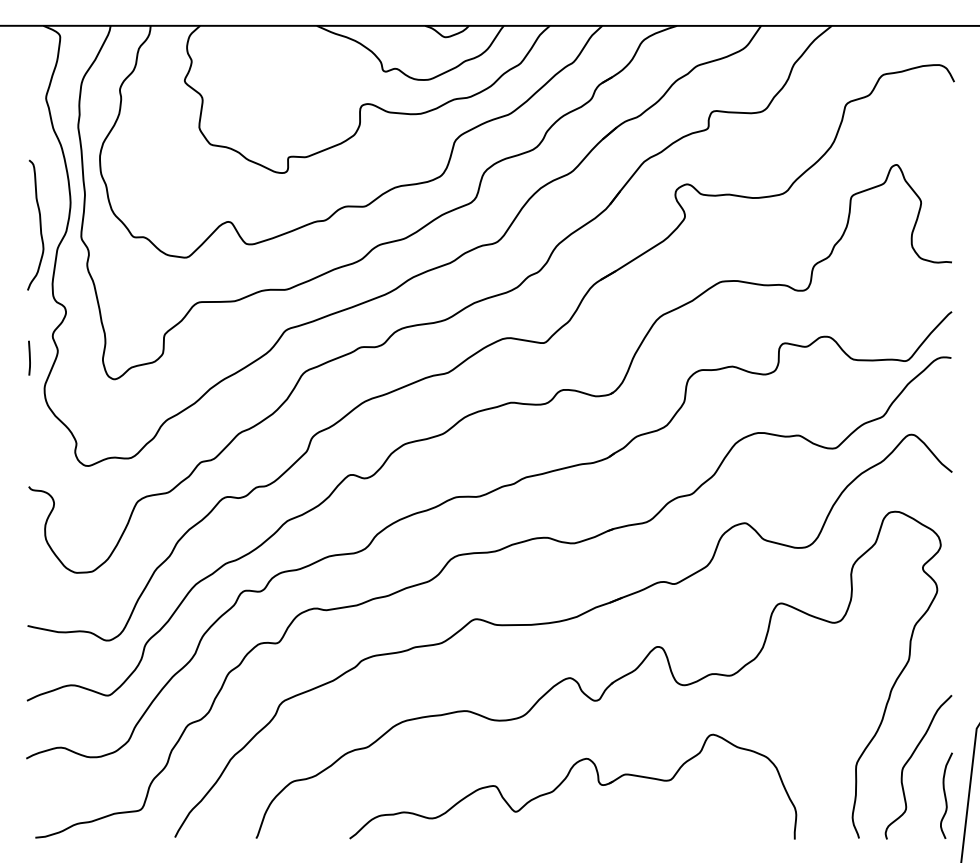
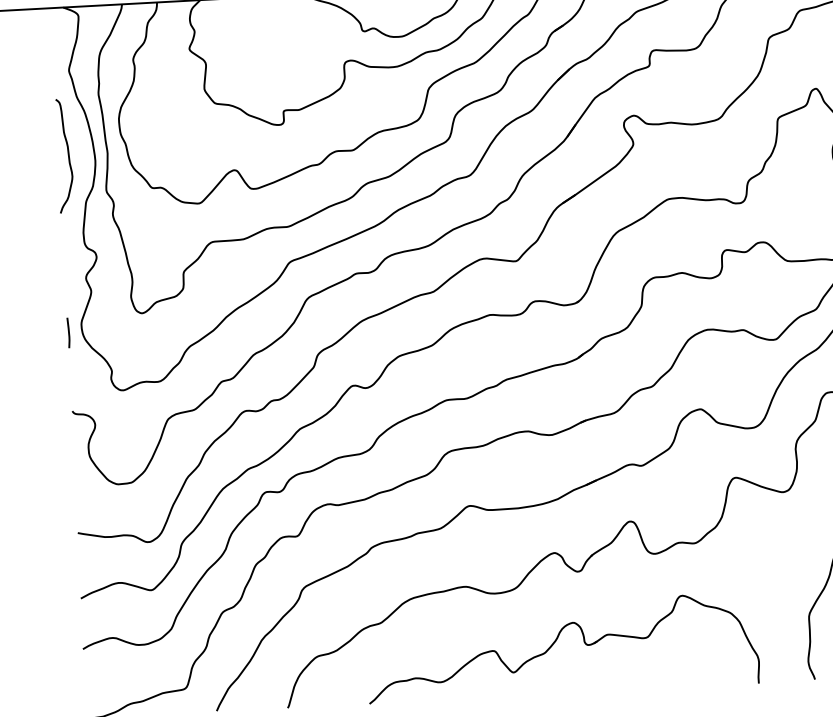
curve: (39, 224) -> (67, 155), moved
line: (29, 357) -> (68, 332), moved

